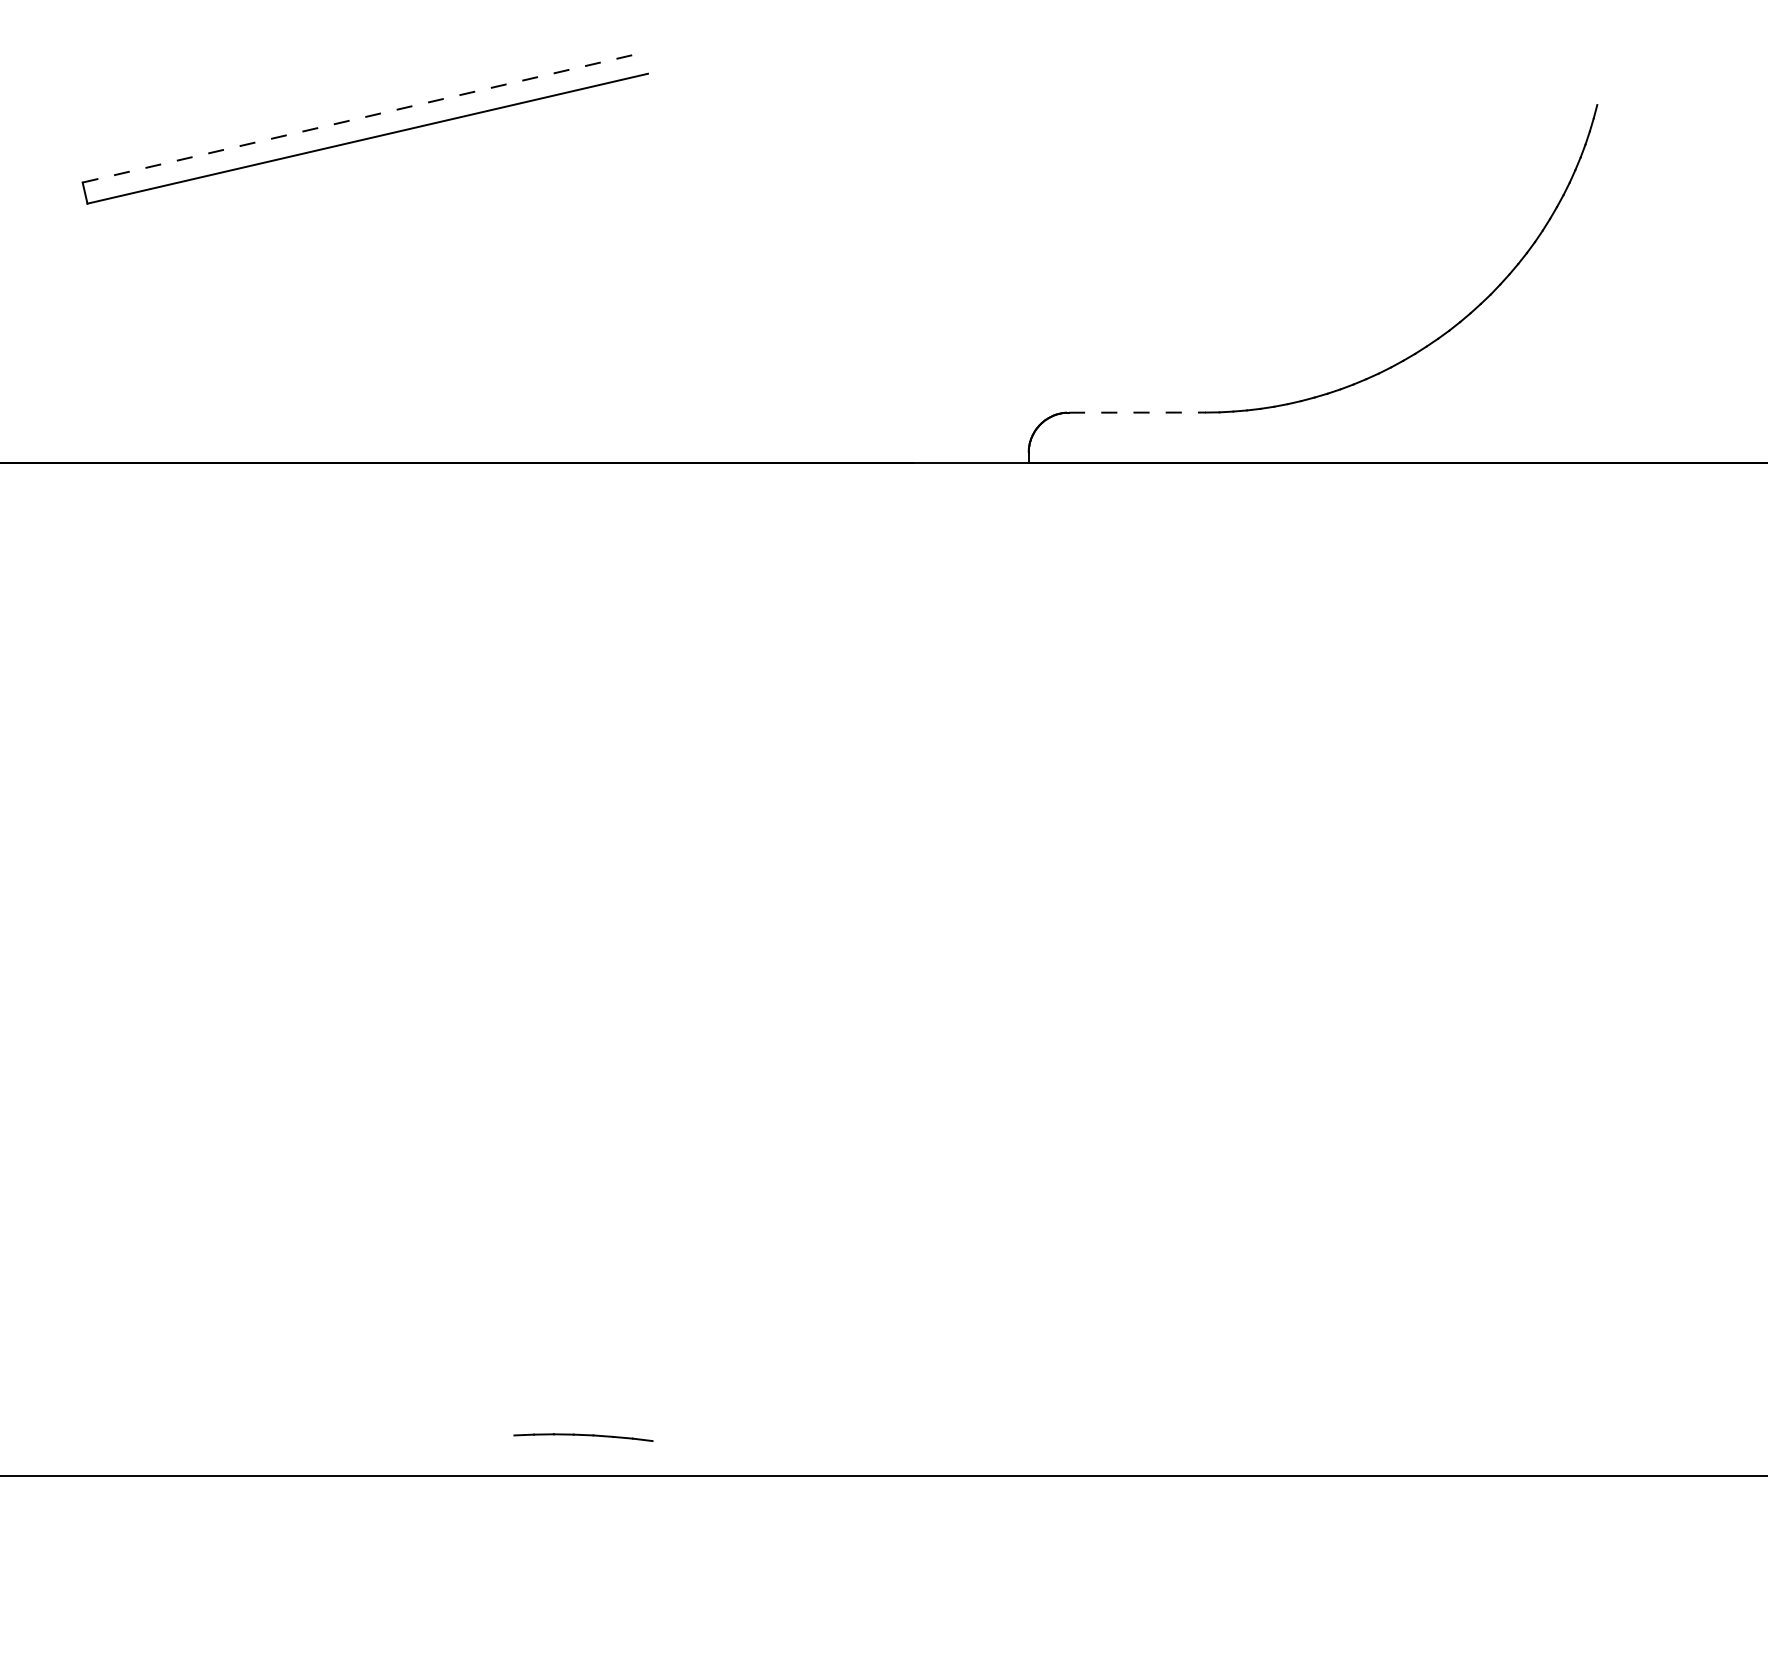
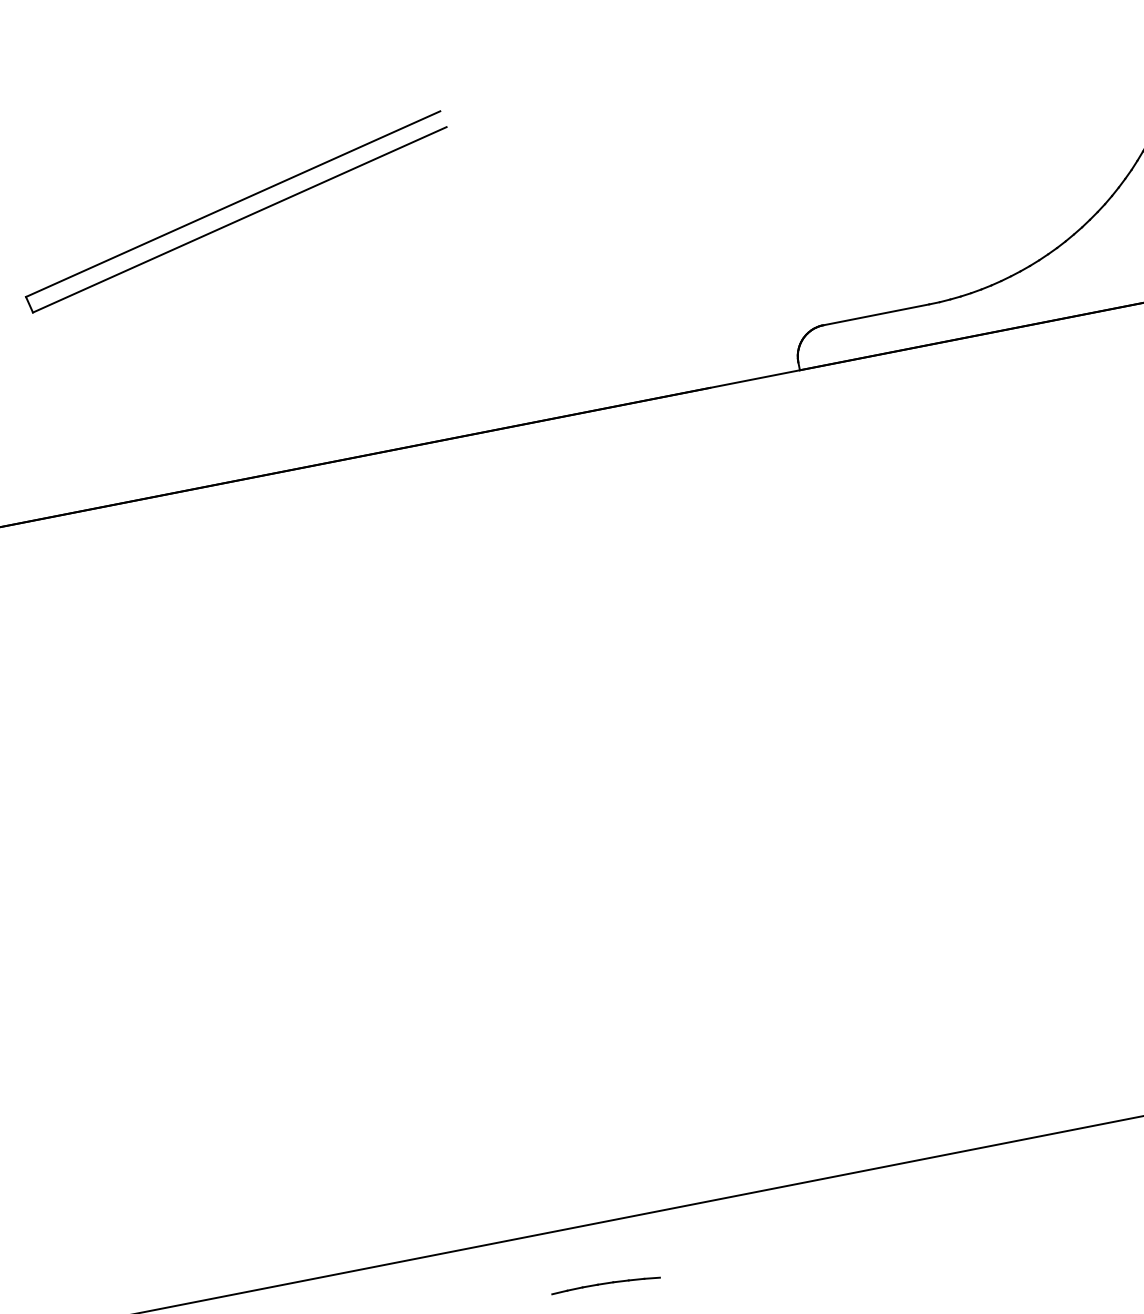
line: (363, 117) -> (233, 204), dashed -> solid
line: (1137, 412) -> (876, 314), dashed -> solid
part: (583, 1437) -> (605, 1285), moved

